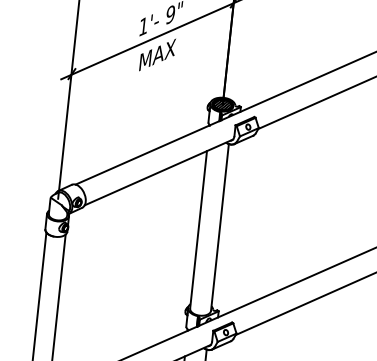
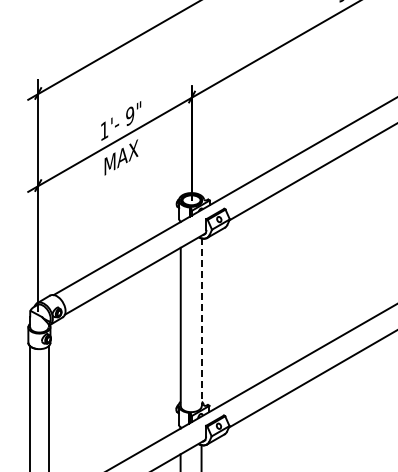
hatch: (222, 105) -> (191, 200), removed
line: (219, 227) -> (201, 322), solid -> dashed

